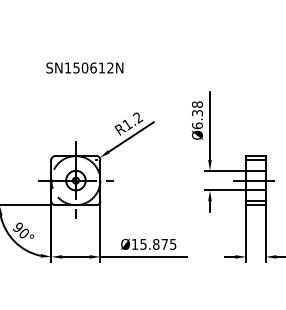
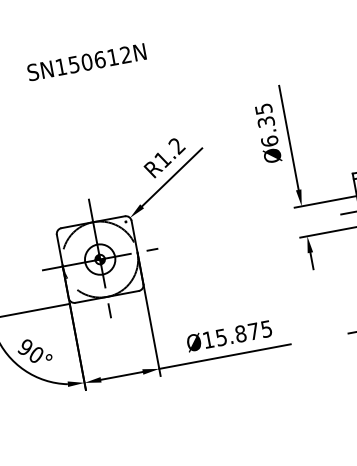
text: (84, 67) -> (86, 61), moved
text: (197, 104) -> (263, 108), Ø6.38 -> Ø6.35

